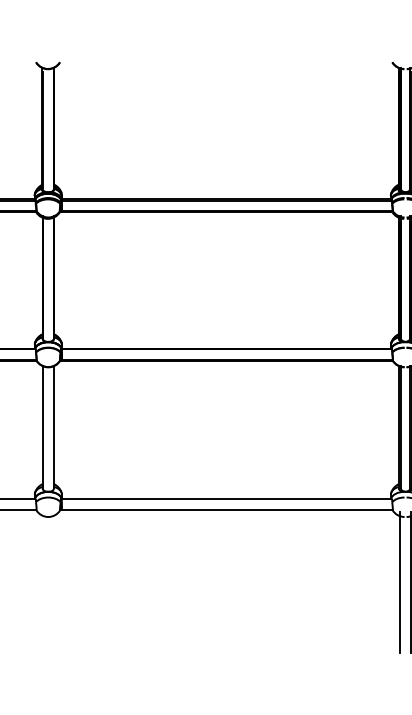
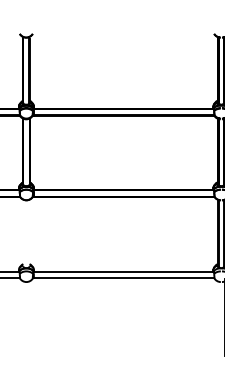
line: (42, 426) -> (23, 232), removed
line: (53, 426) -> (29, 232), removed
line: (400, 581) -> (218, 317), removed

